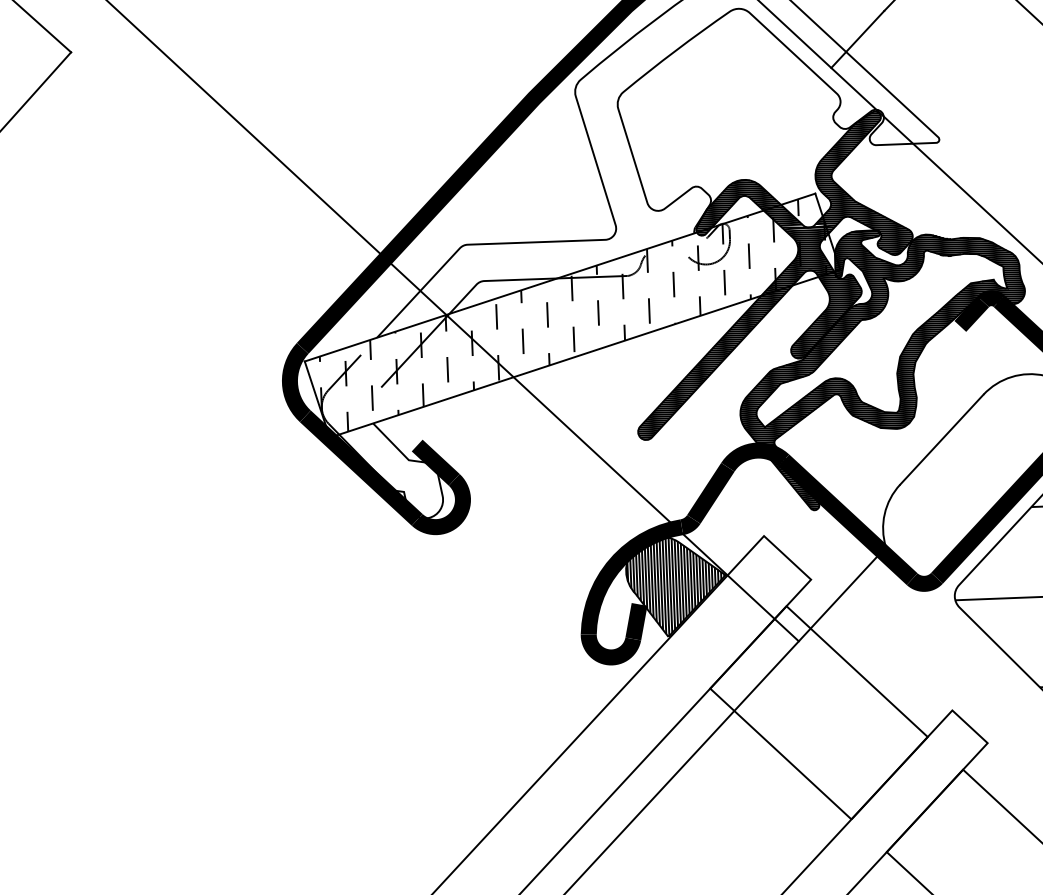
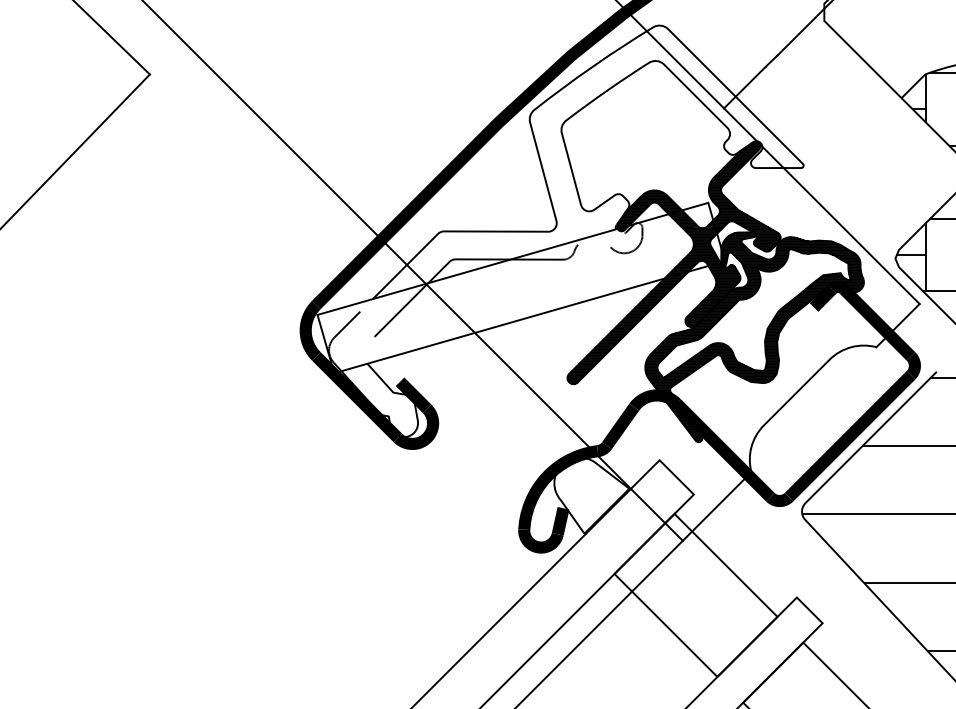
hatch: (572, 314) -> (521, 287), removed
hatch: (675, 586) -> (591, 495), removed

